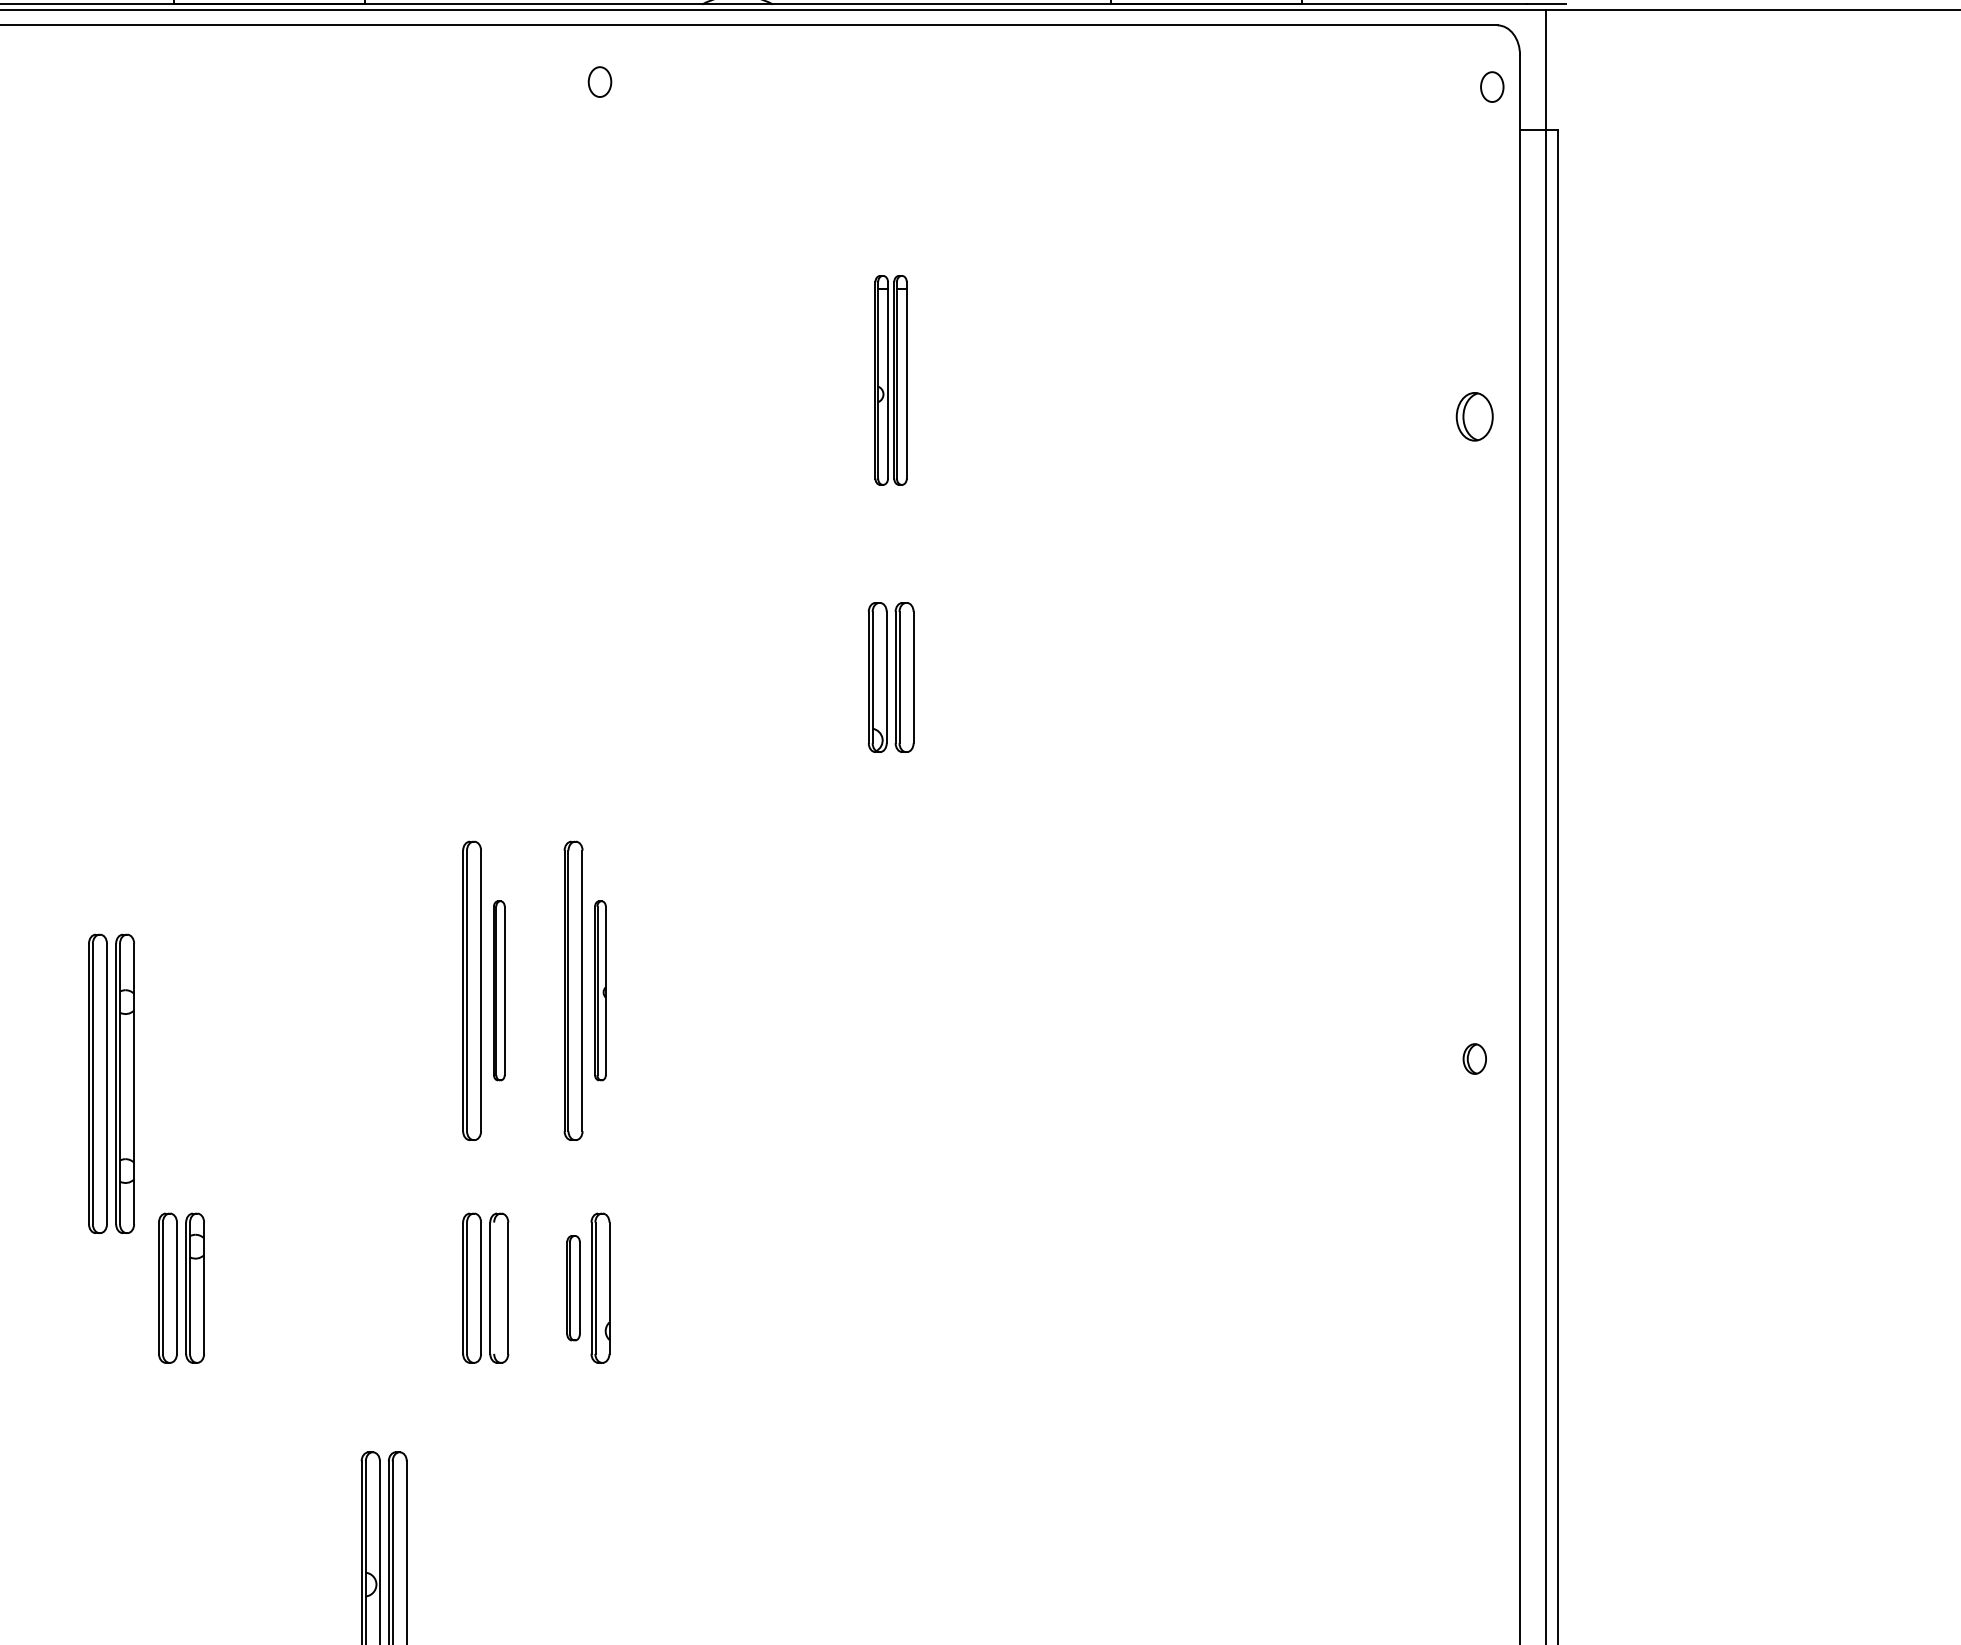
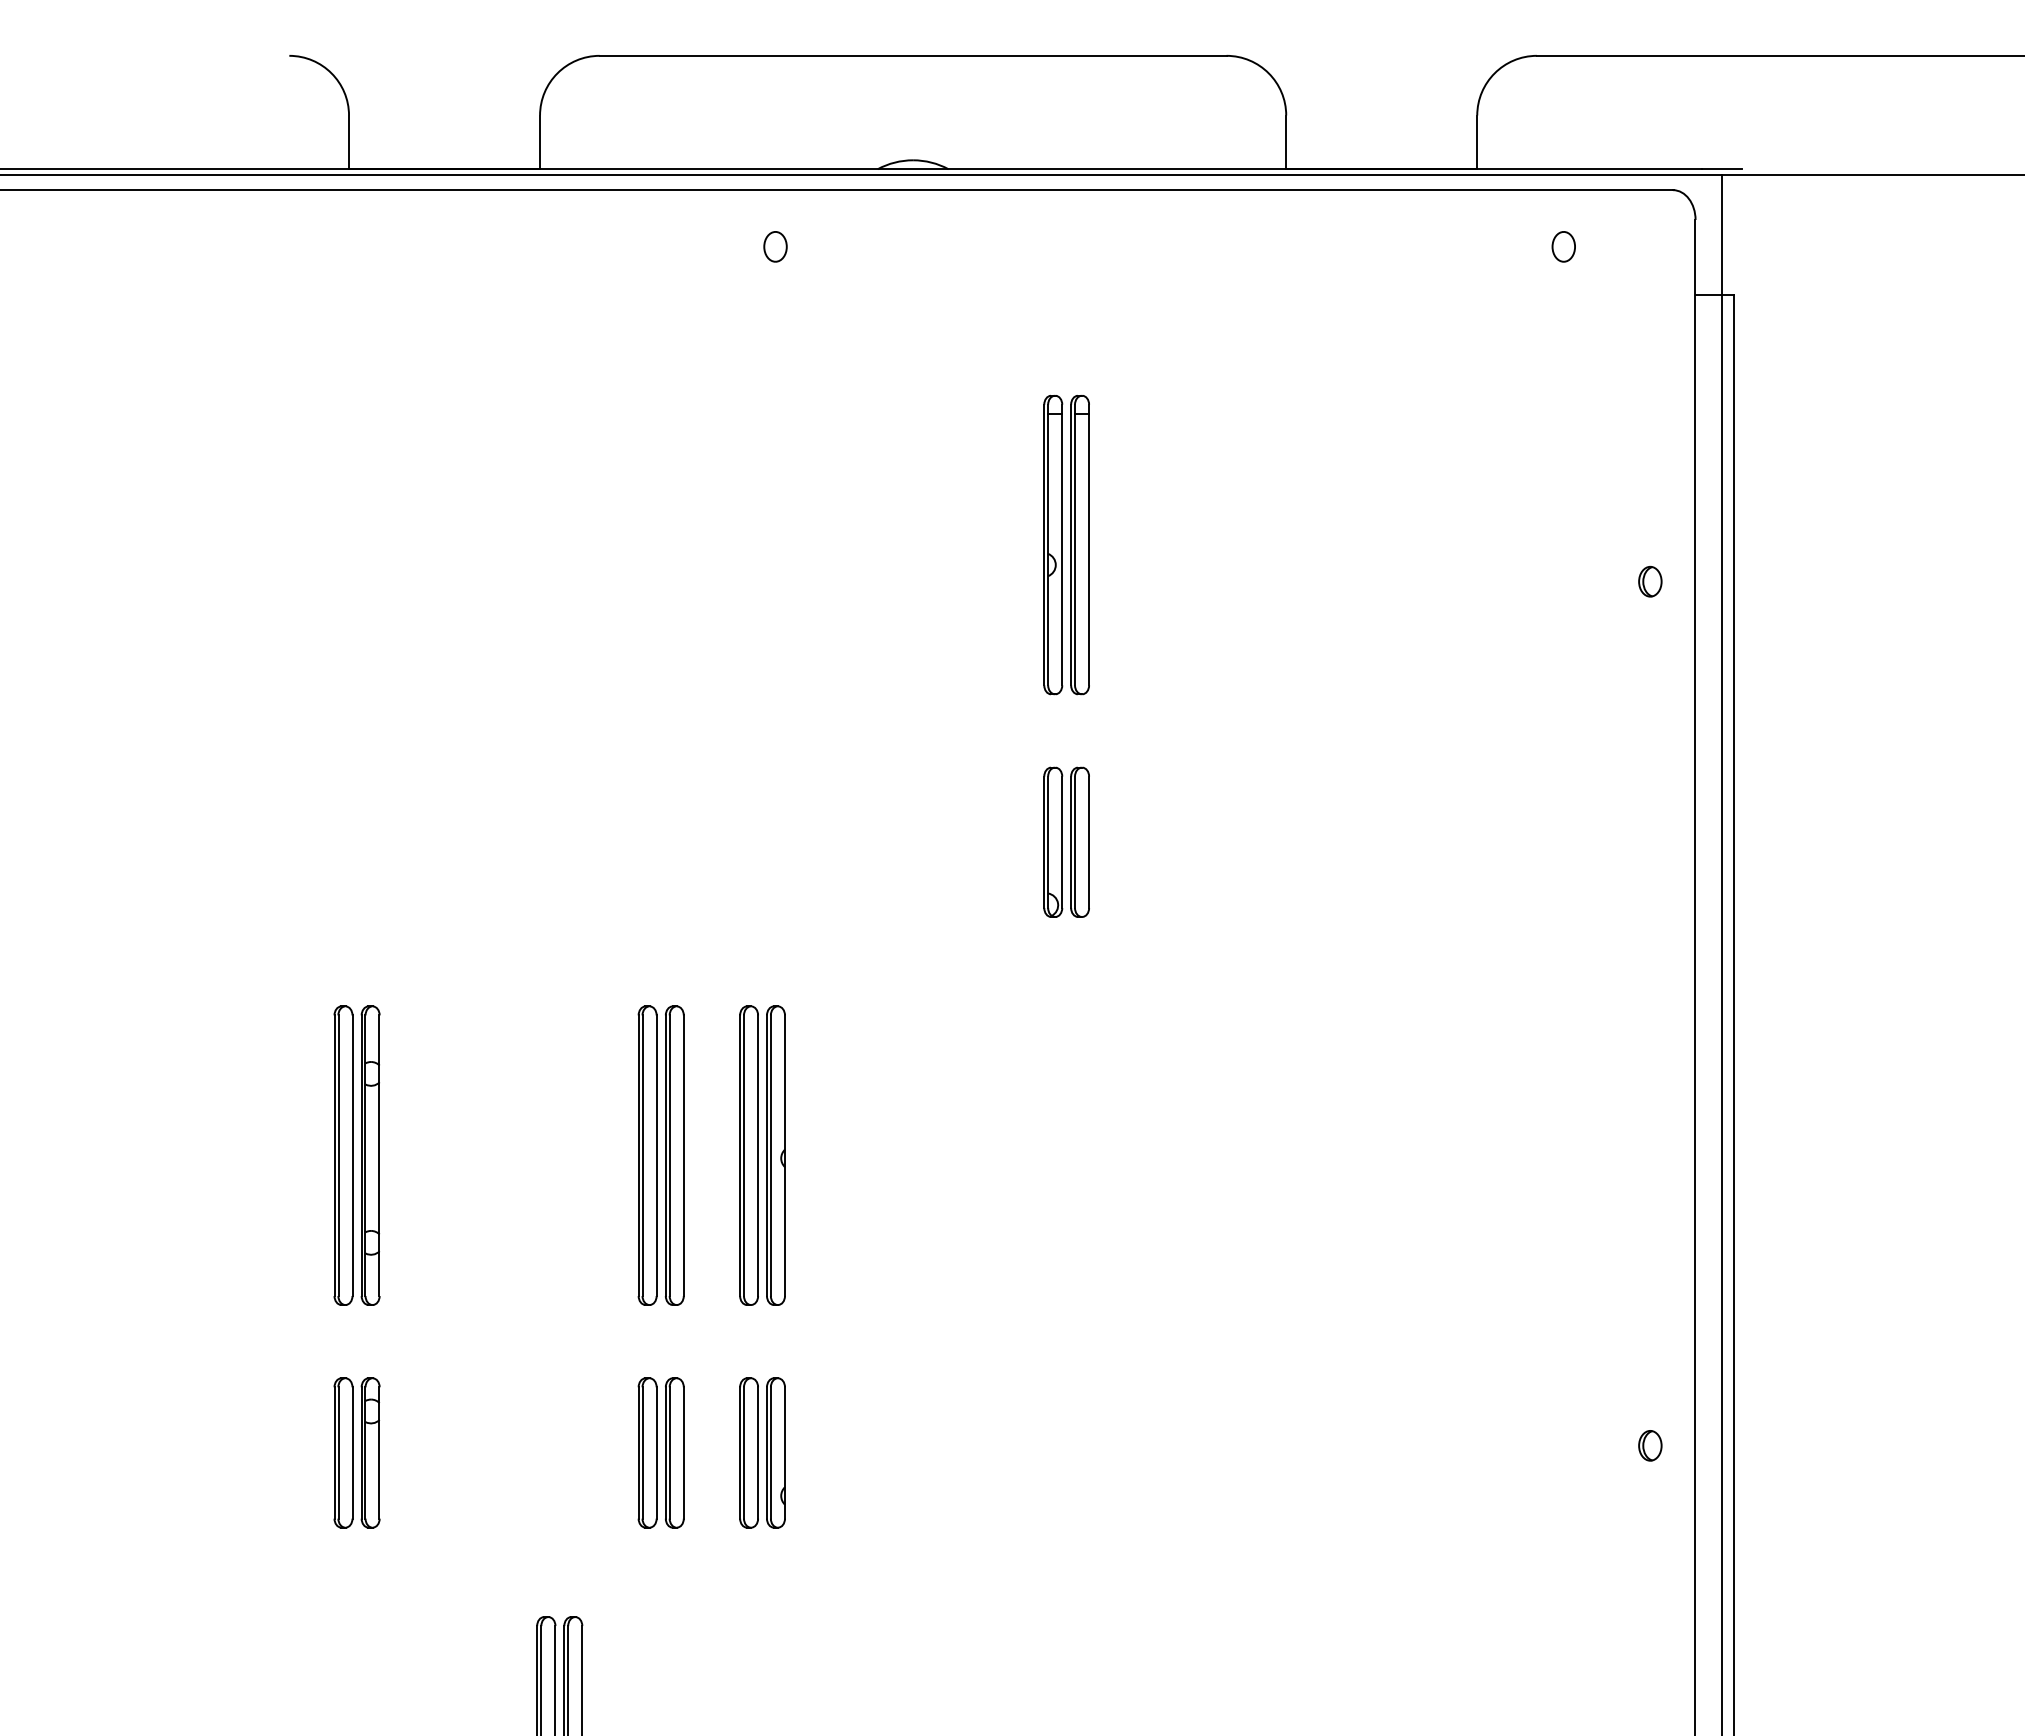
part: (1491, 86) -> (1563, 246), moved
part: (890, 380) -> (1066, 545), size x1.43
part: (1474, 416) -> (1650, 581), size x0.62
part: (498, 990) -> (674, 1155), size x1.67
part: (599, 990) -> (775, 1155), size x1.67
part: (1474, 1058) -> (1650, 1445), moved
part: (110, 1083) -> (356, 1155), moved
line: (493, 1287) -> (669, 1452), added
part: (572, 1287) -> (748, 1452), size x1.43

